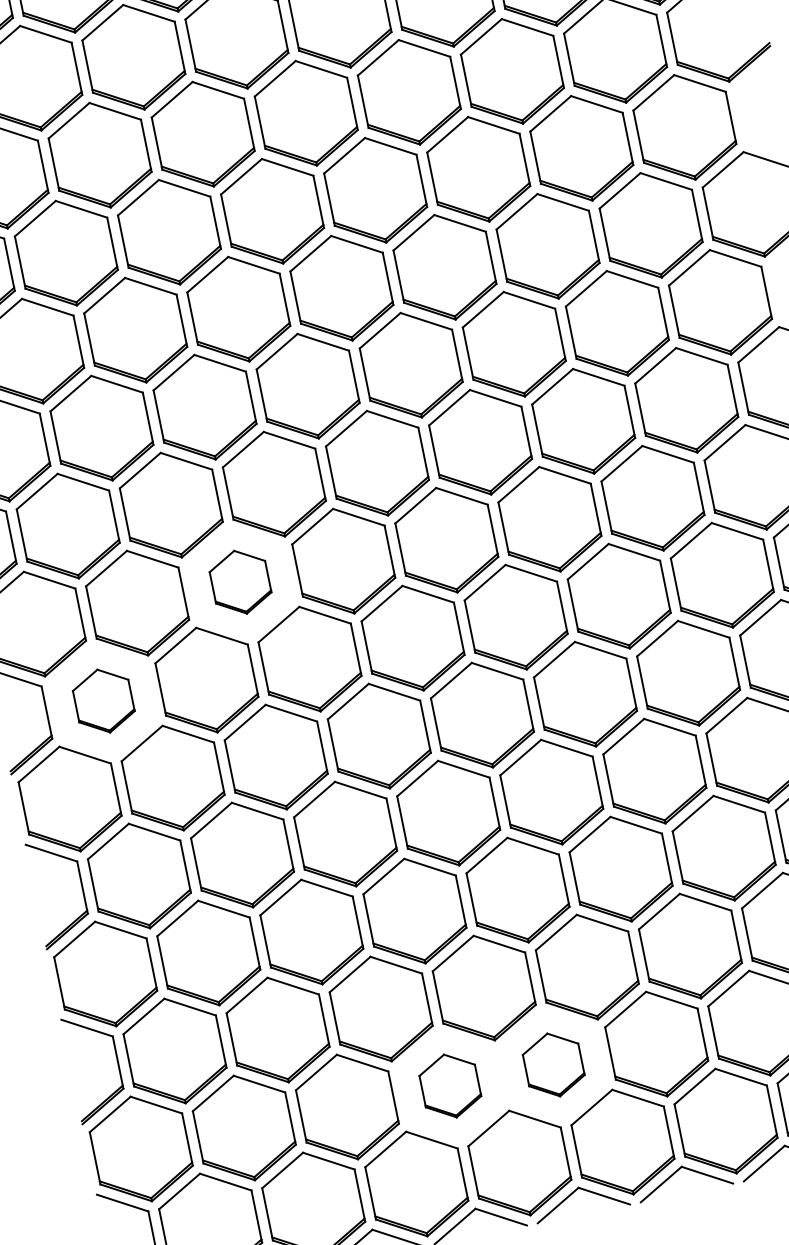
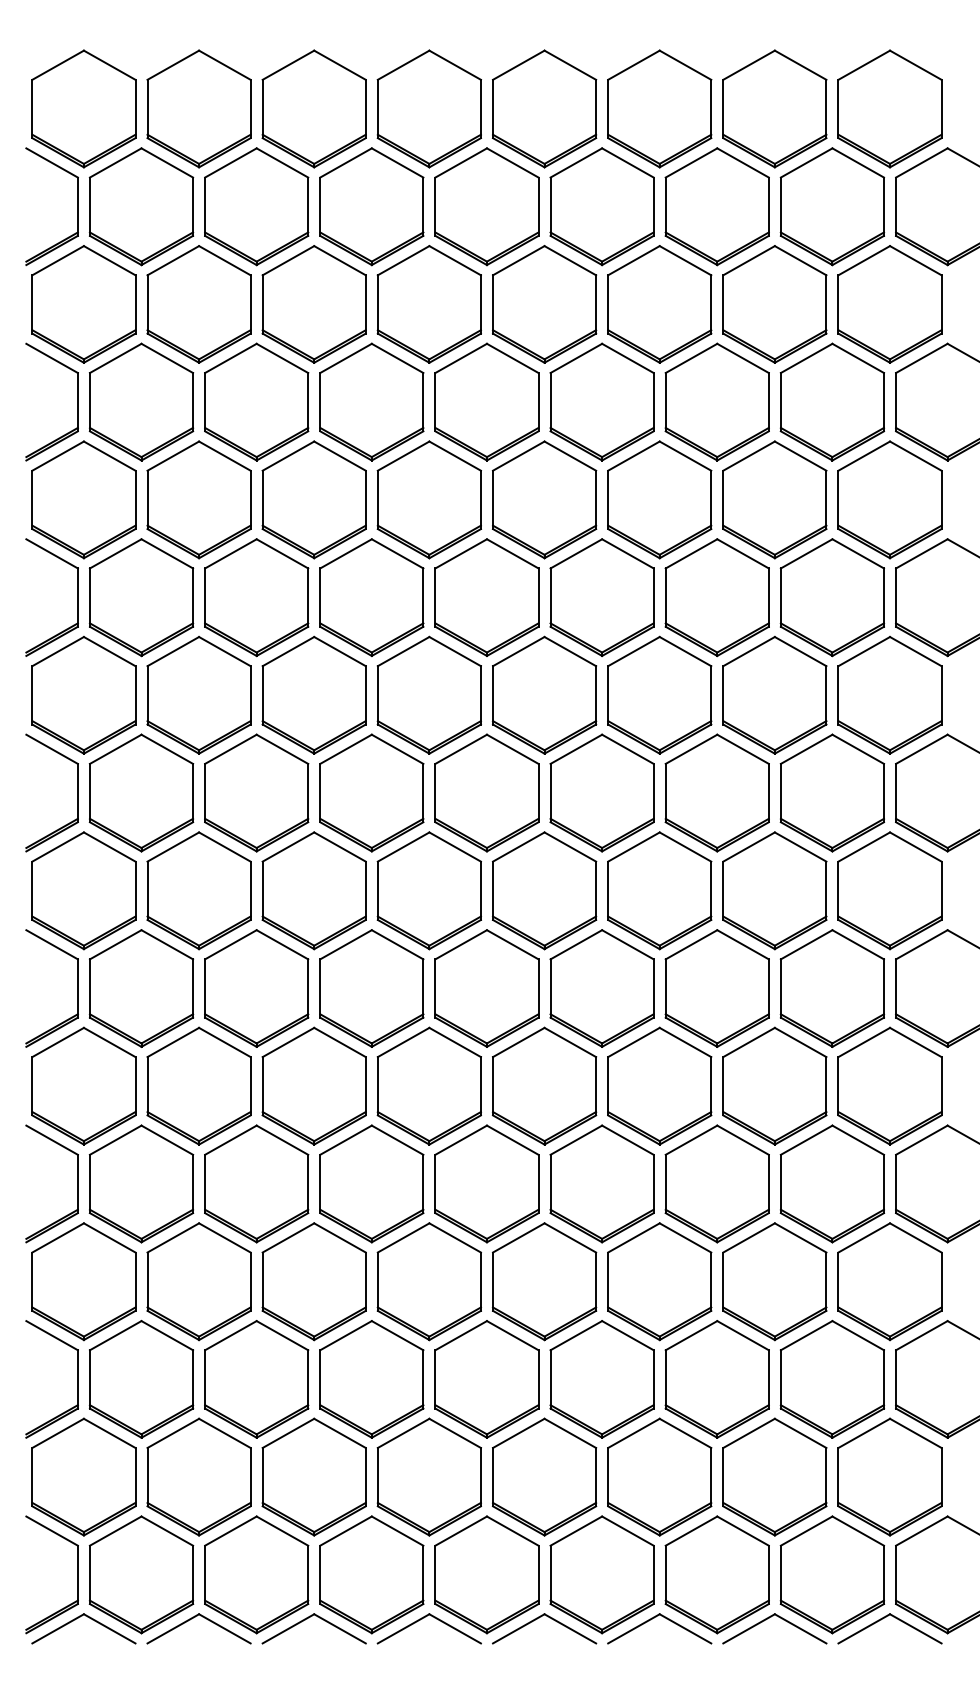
part: (239, 582) -> (313, 890), size x1.67
part: (103, 701) -> (141, 988), size x1.67
part: (553, 1064) -> (544, 1476), size x1.67
part: (449, 1085) -> (428, 1476), size x1.67

